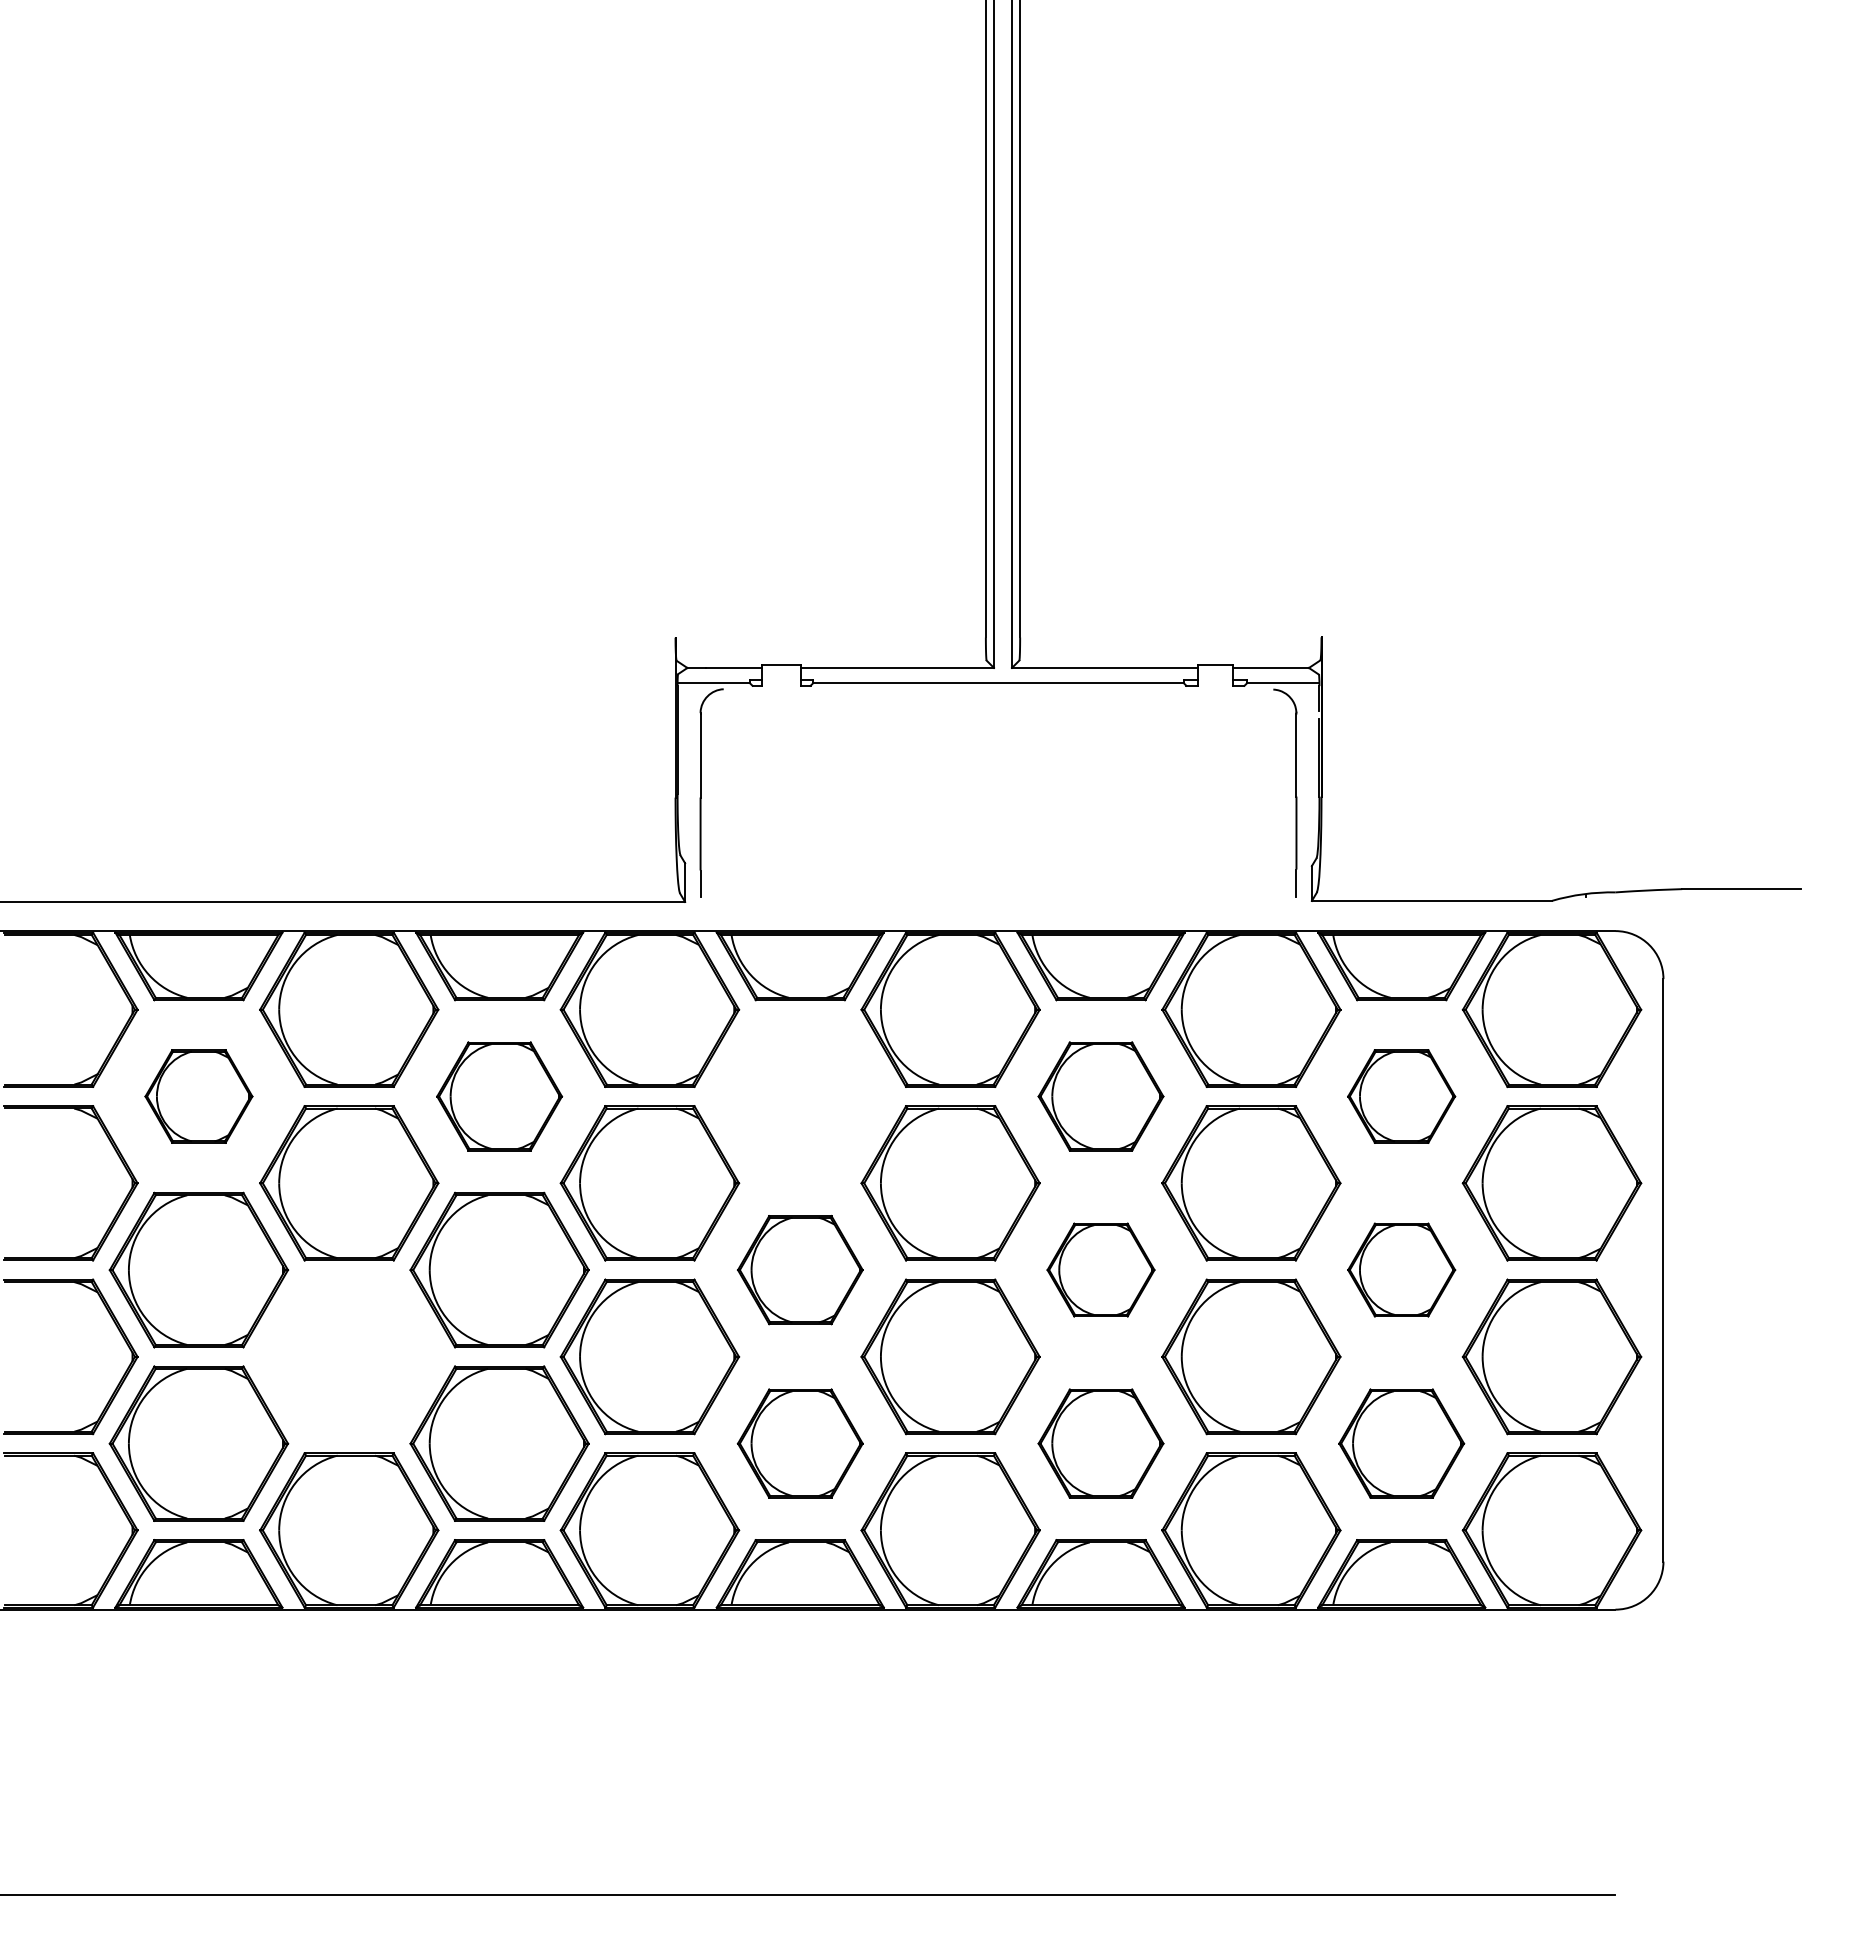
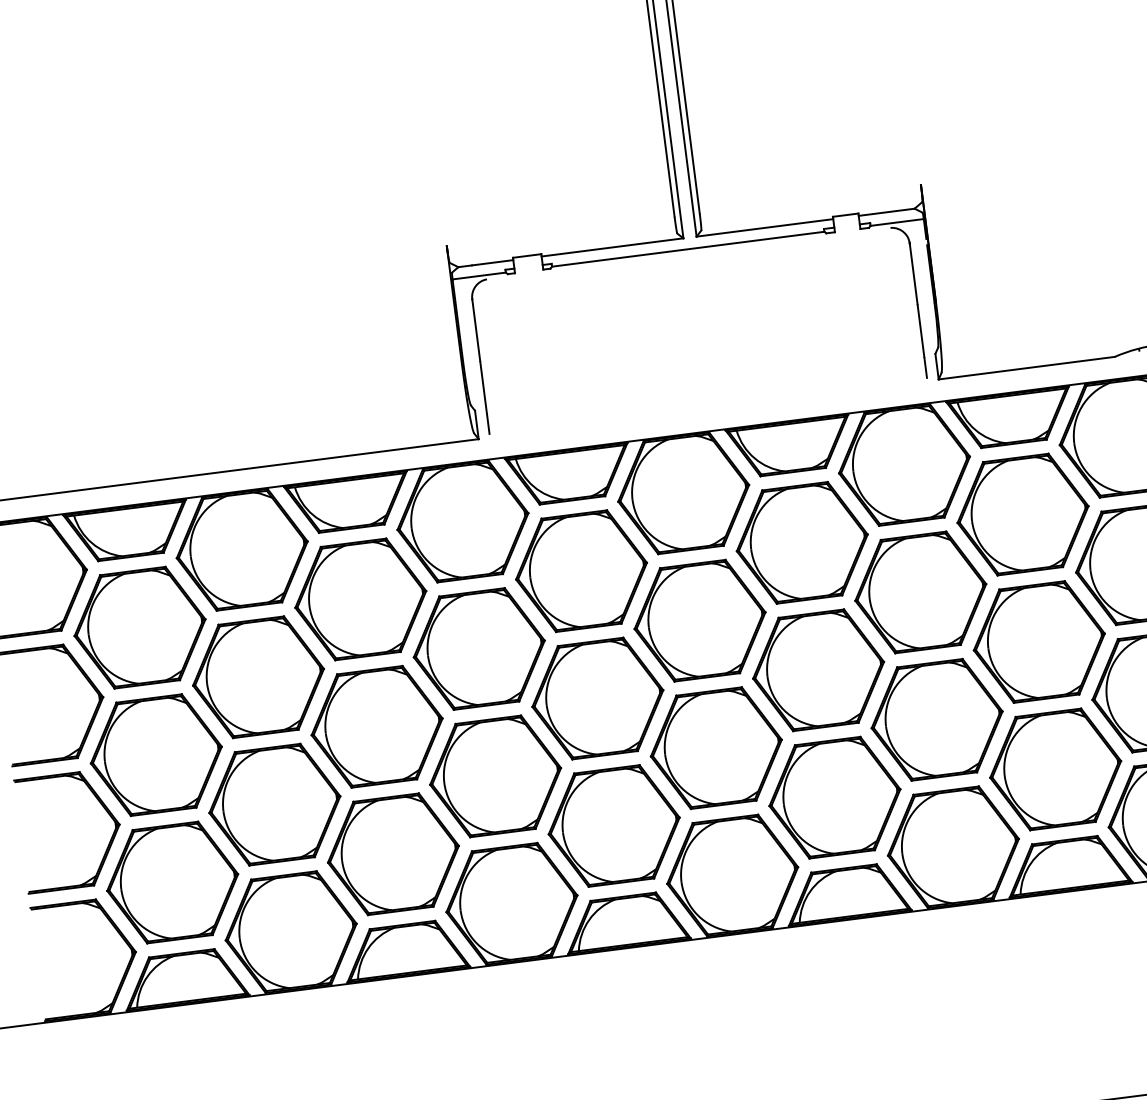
part: (198, 1096) -> (139, 627), size x1.67
part: (499, 1096) -> (360, 599), size x1.43
part: (800, 1096) -> (581, 571), added
part: (1100, 1096) -> (801, 542), size x1.43
part: (1401, 1096) -> (1022, 514), size x1.67
part: (800, 1269) -> (597, 698), size x1.43
part: (1100, 1269) -> (818, 669), size x1.67
part: (1401, 1269) -> (1039, 641), size x1.67
part: (349, 1356) -> (275, 804), added
part: (800, 1443) -> (614, 825), size x1.43
part: (1100, 1443) -> (834, 797), size x1.43
part: (1401, 1443) -> (1055, 769), size x1.43

